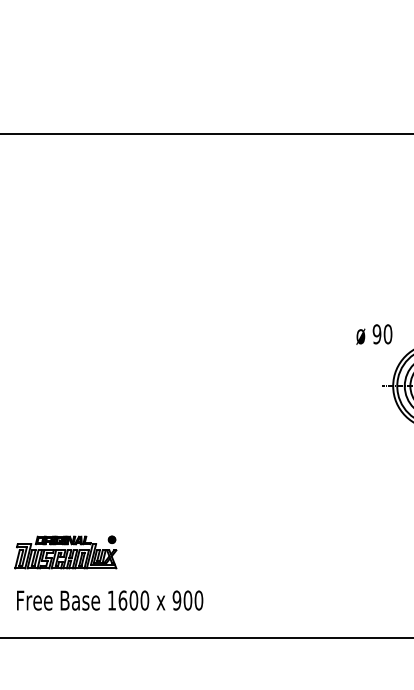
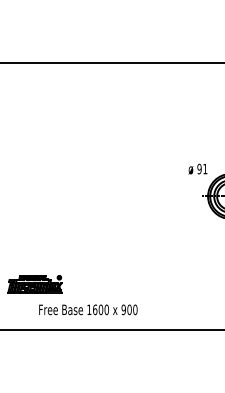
text: (388, 333) -> (205, 168), 90 -> 91
text: (110, 599) -> (88, 309), moved

